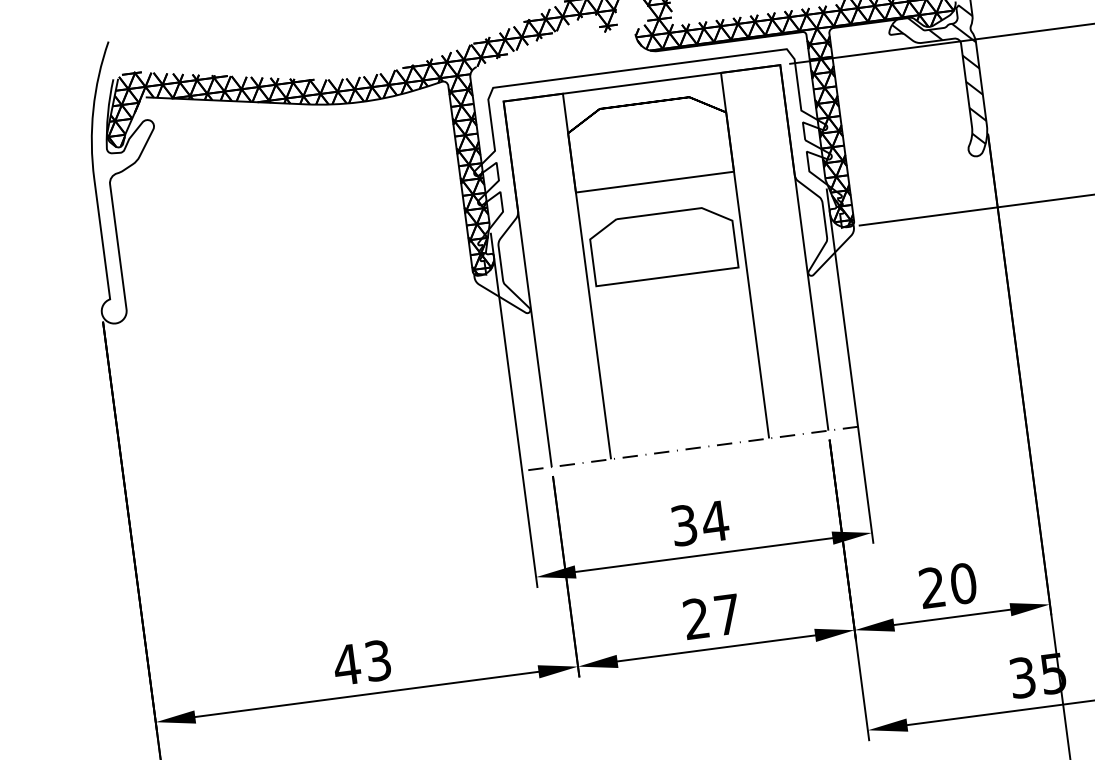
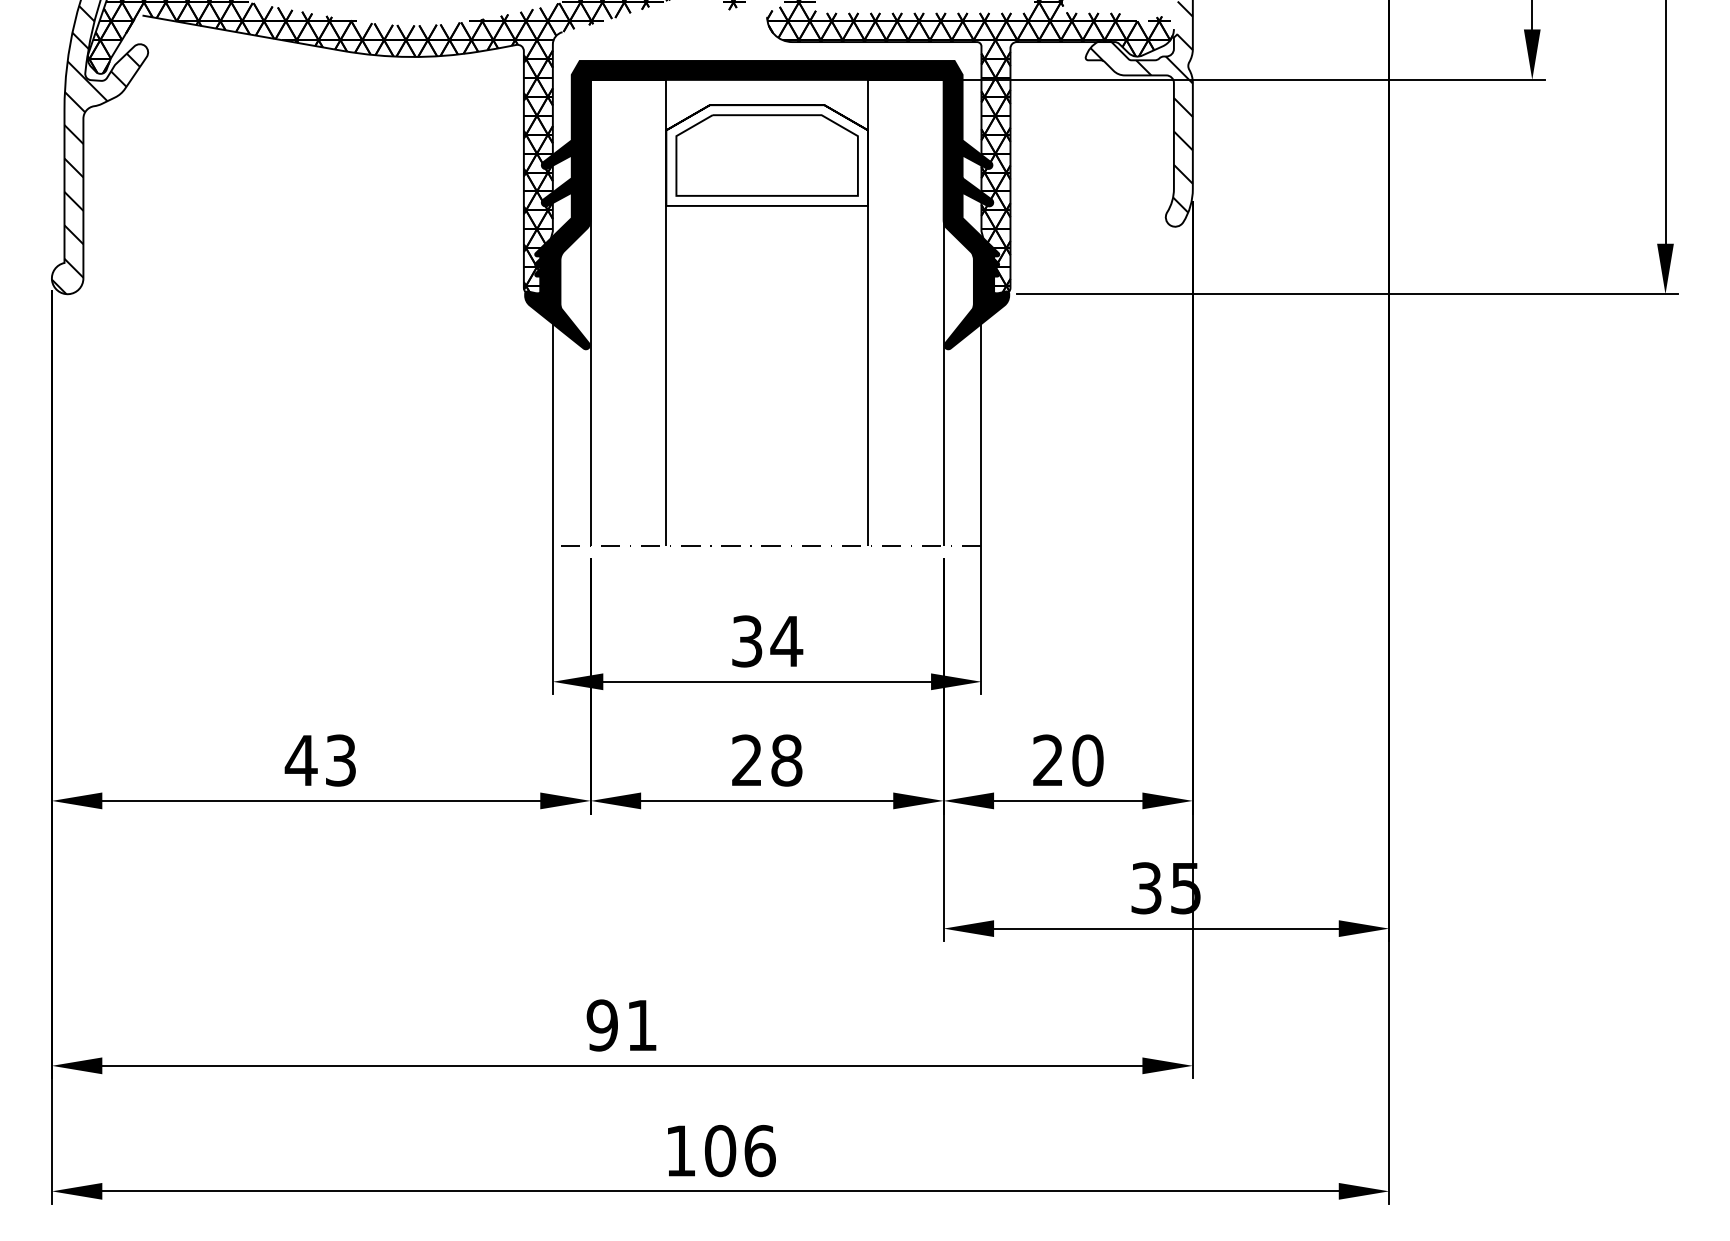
fill: (655, 180) -> (767, 204), added
hatch: (122, 207) -> (95, 150), added
part: (662, 245) -> (766, 155), moved
text: (727, 614) -> (786, 760), 27 -> 28

